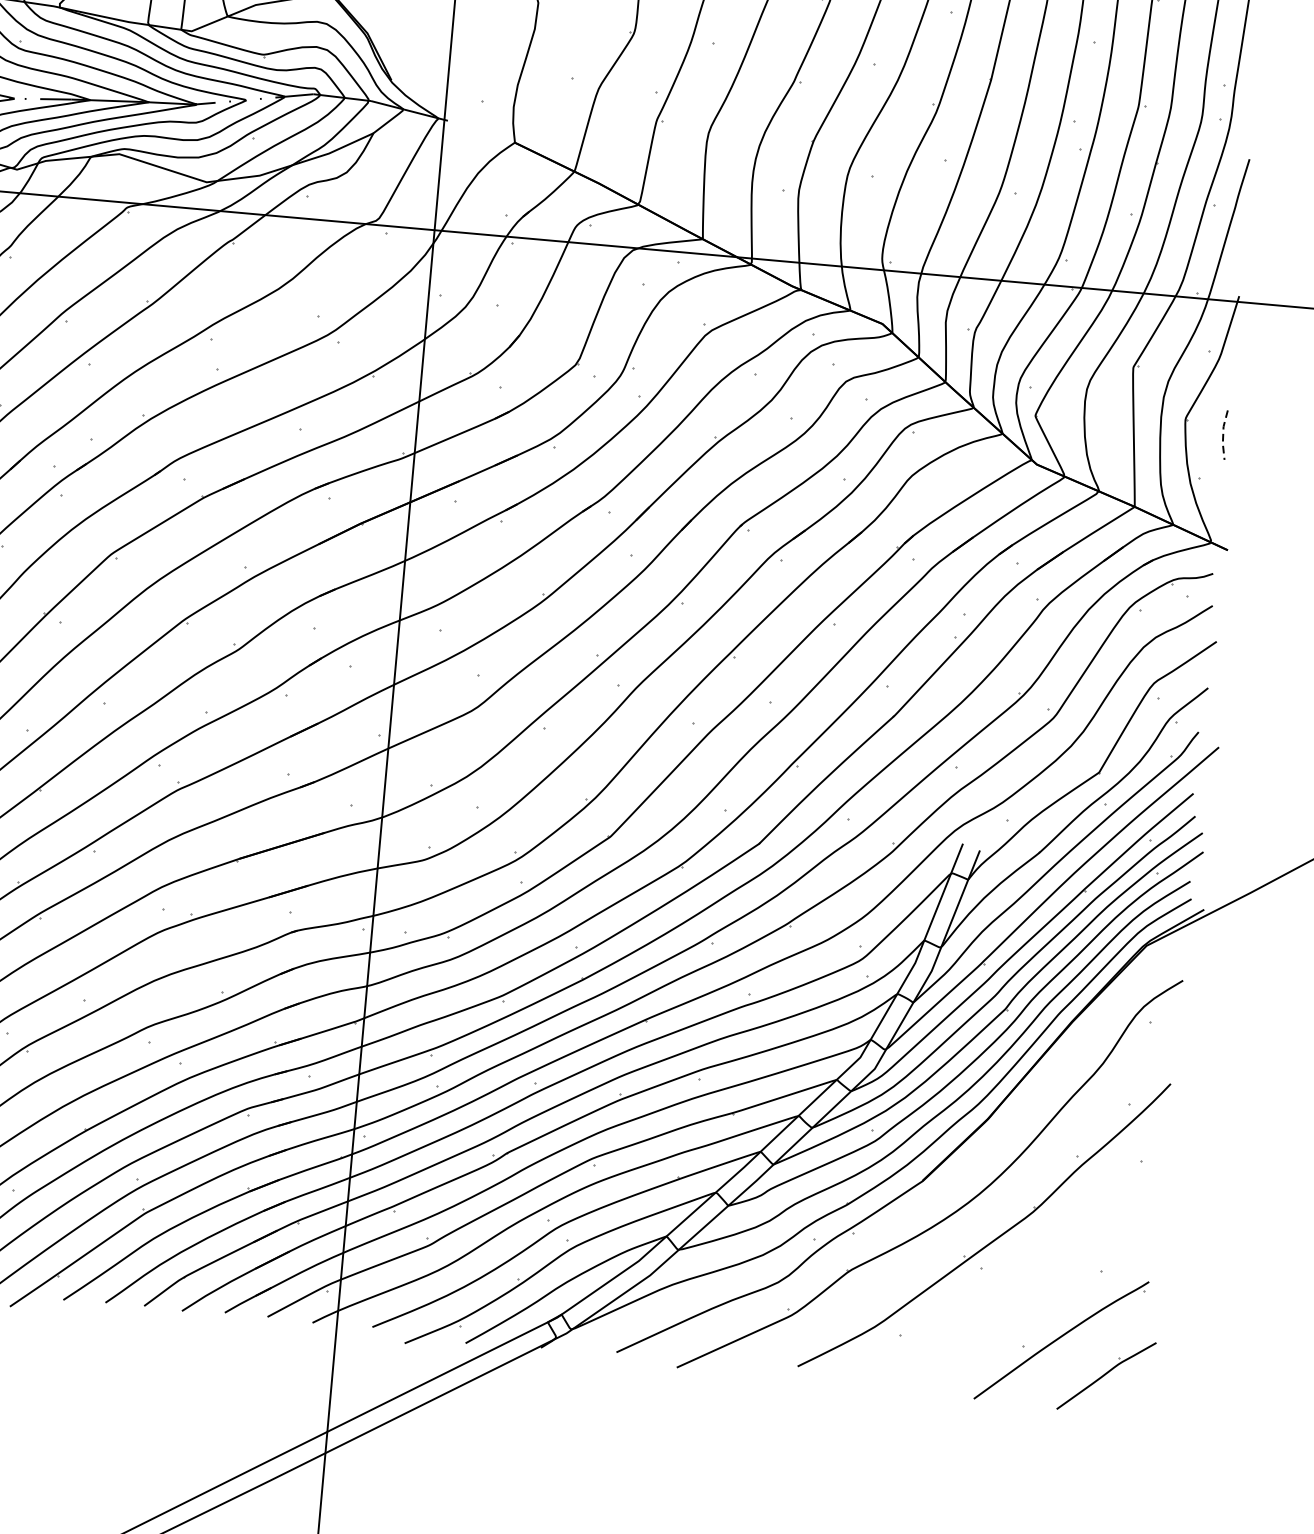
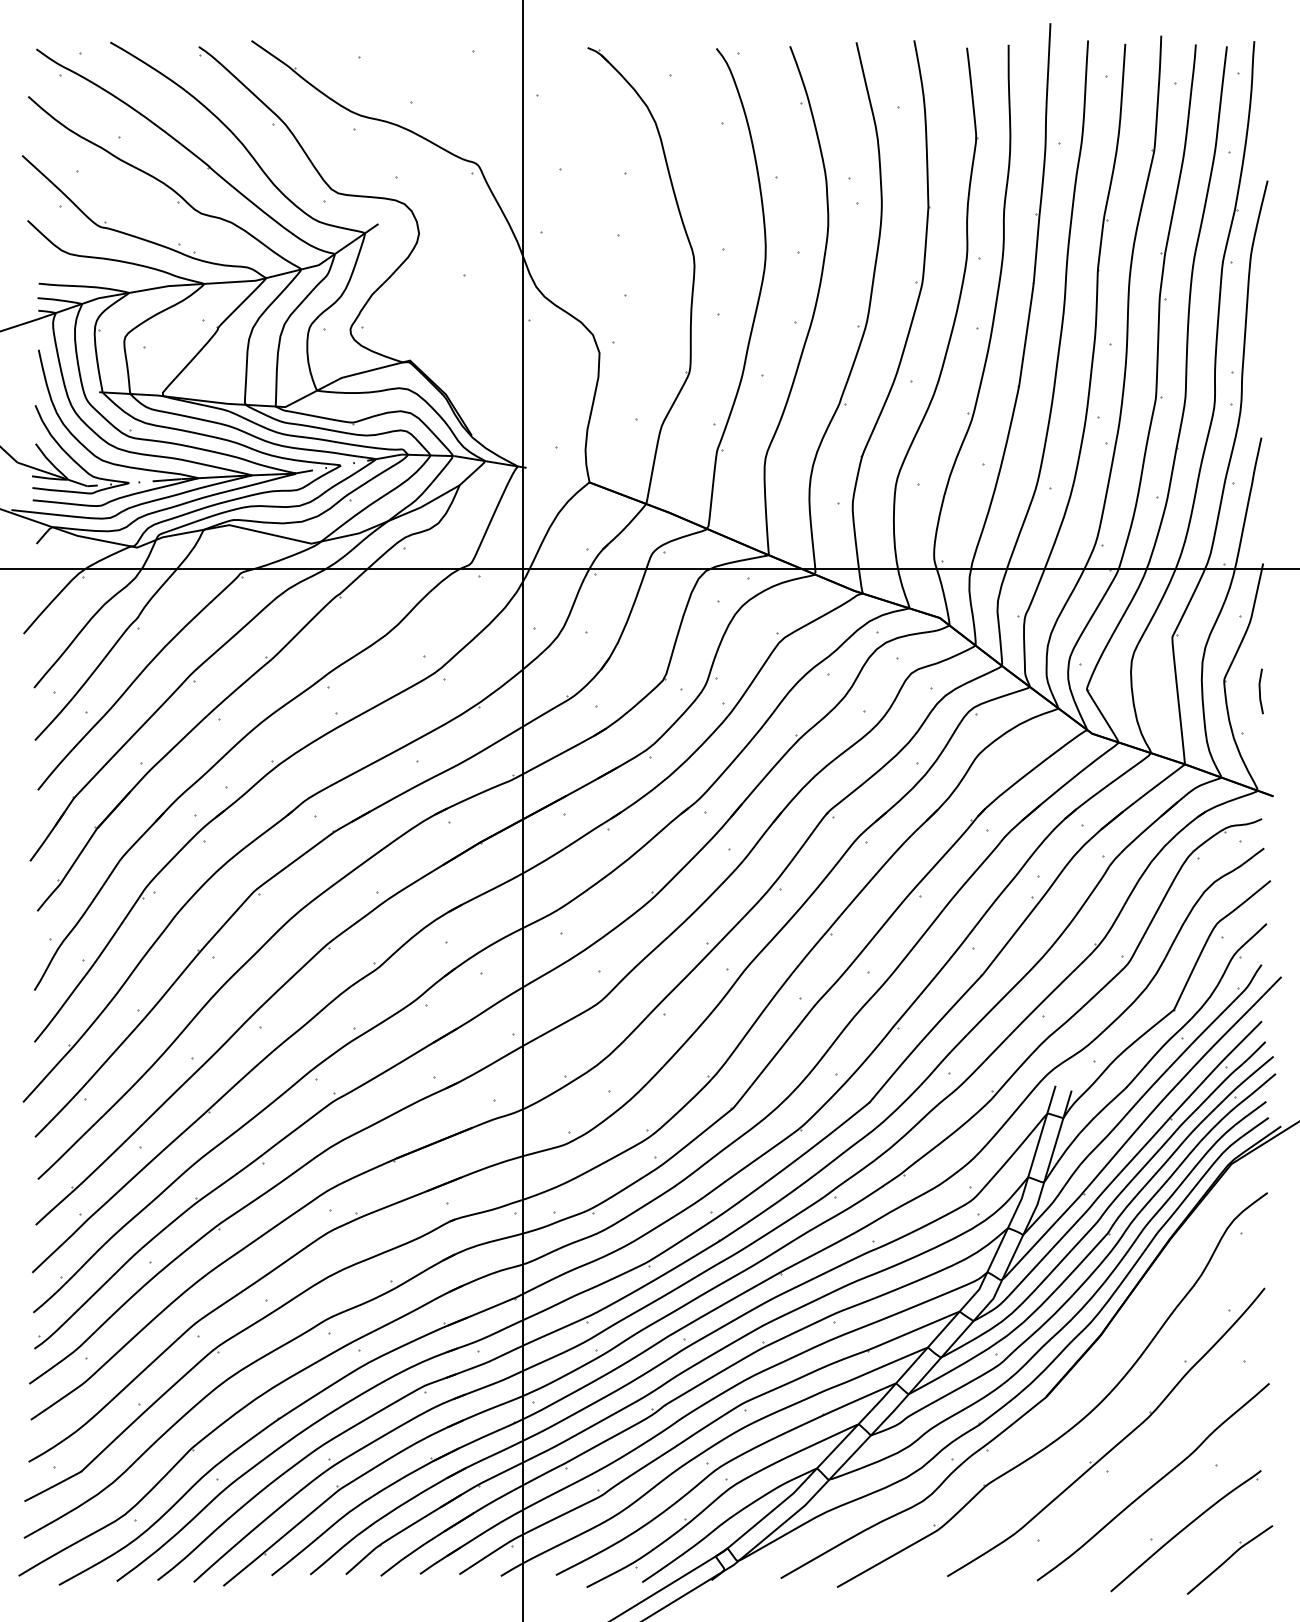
line: (1222, 434) -> (1259, 691), dashed -> solid
curve: (1031, 1285) -> (1154, 1483), added

